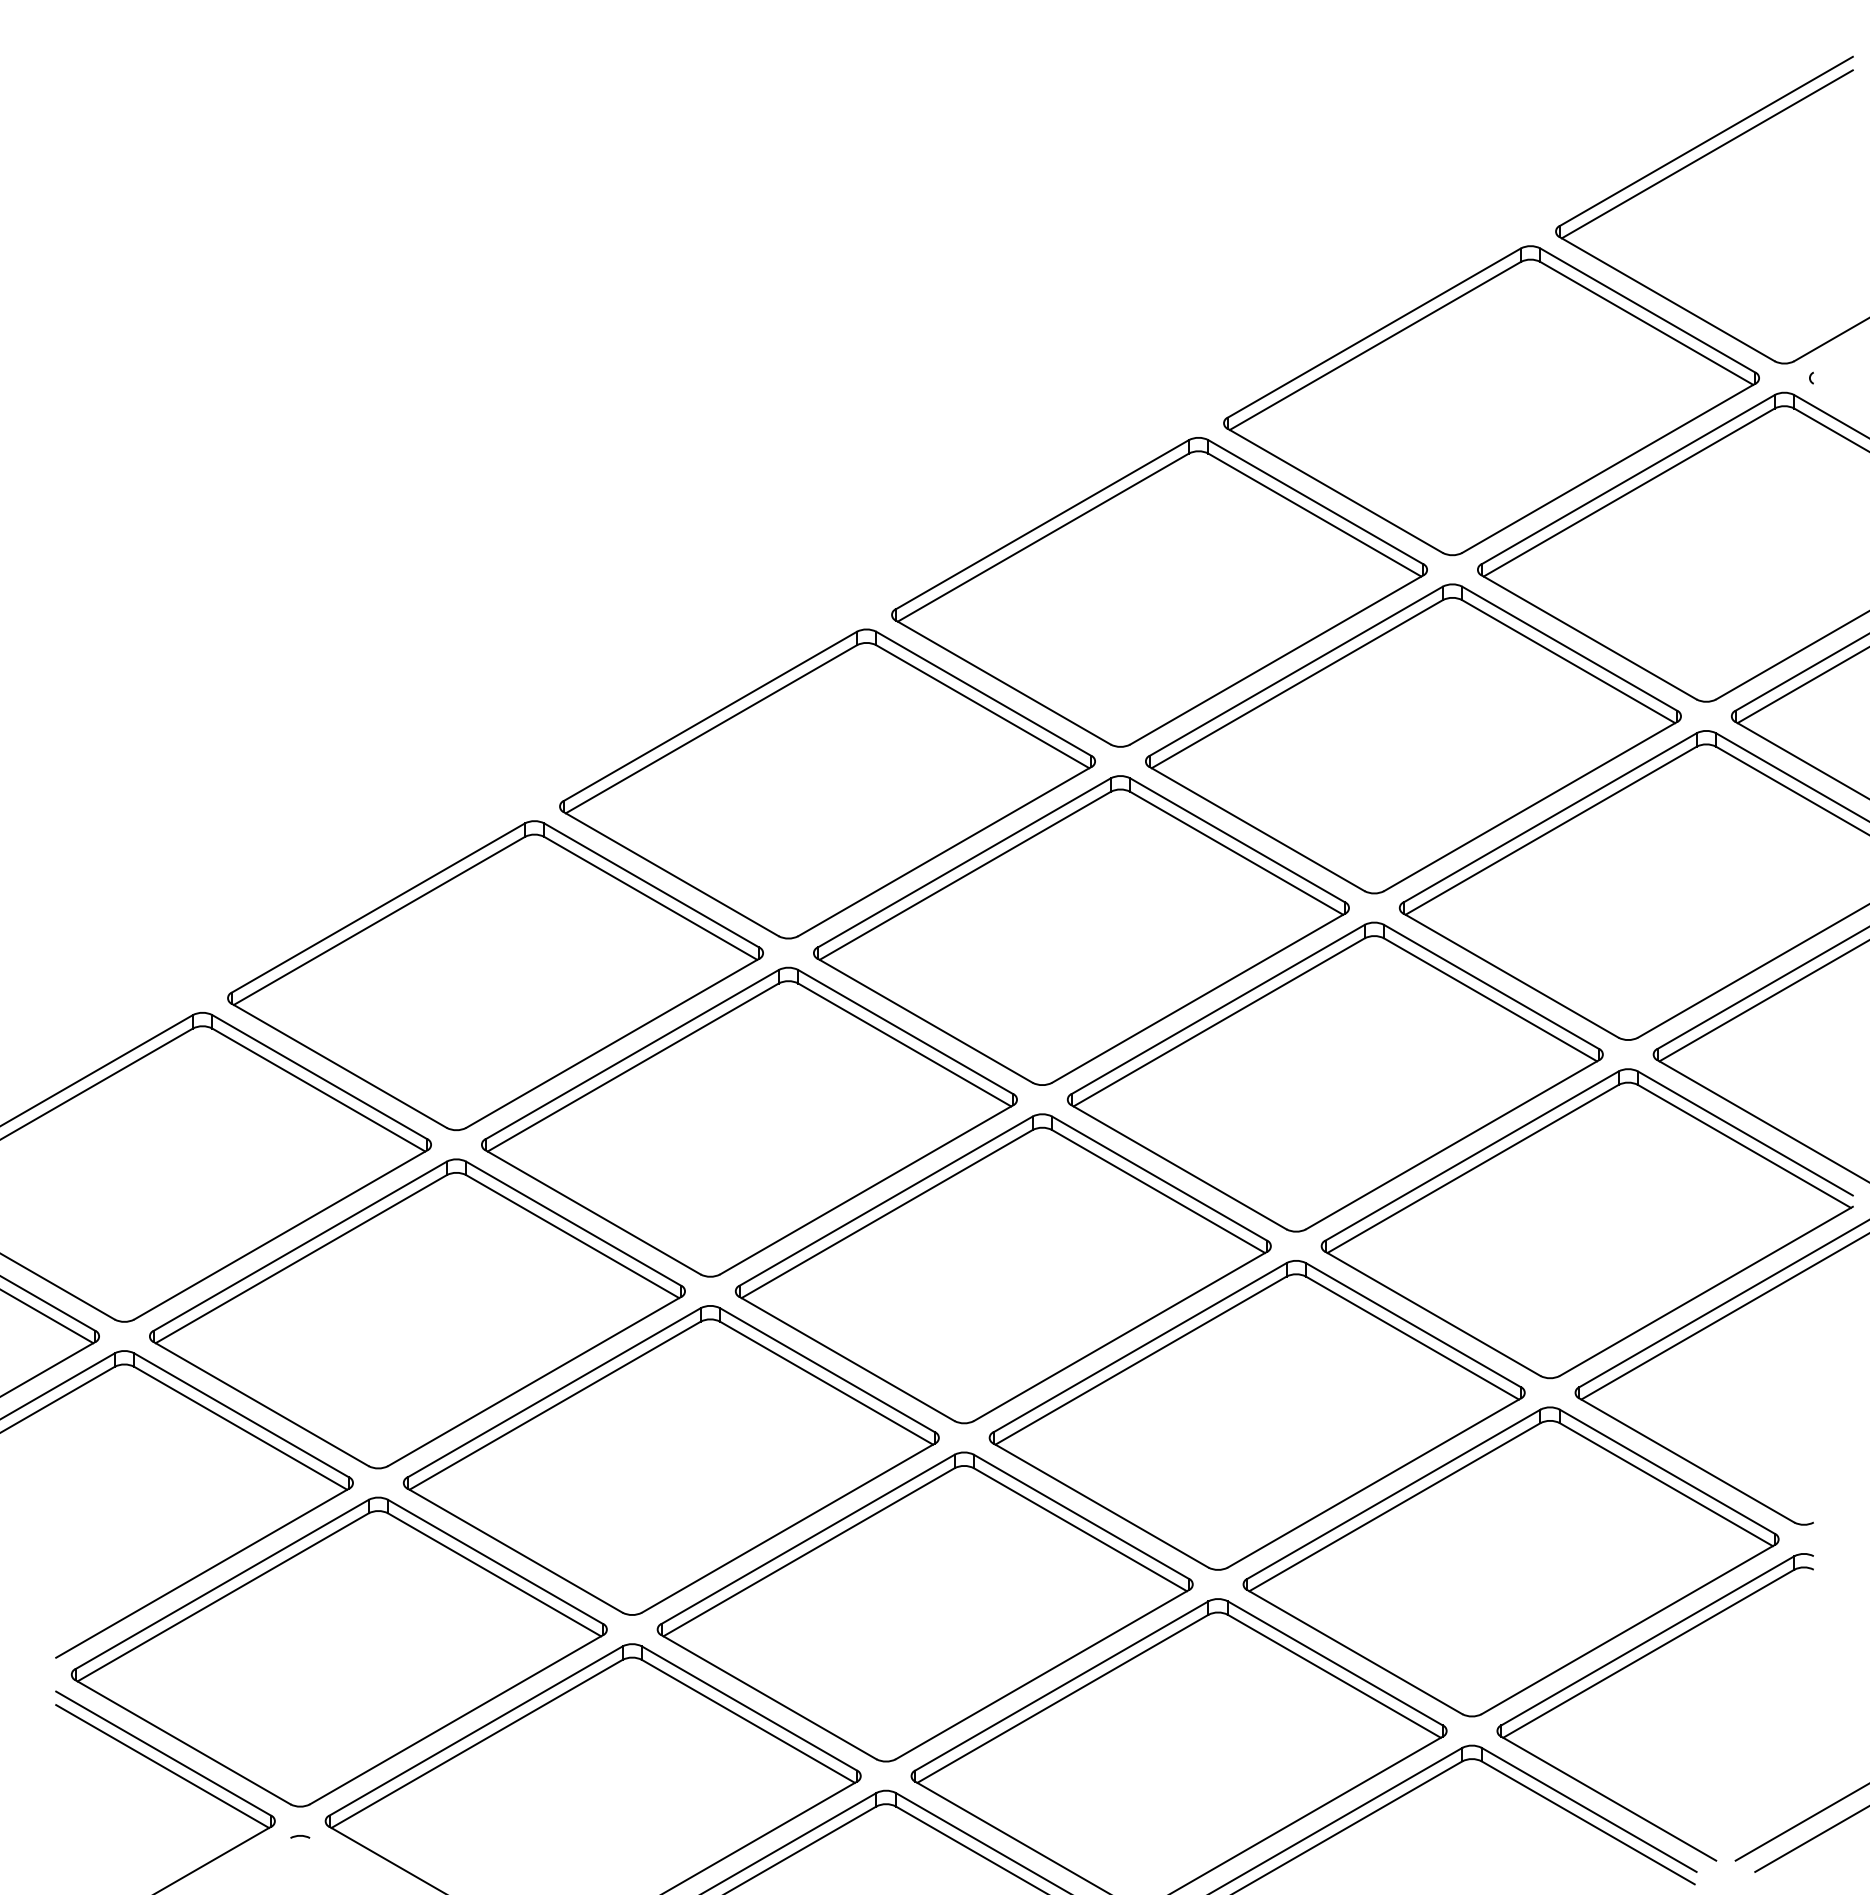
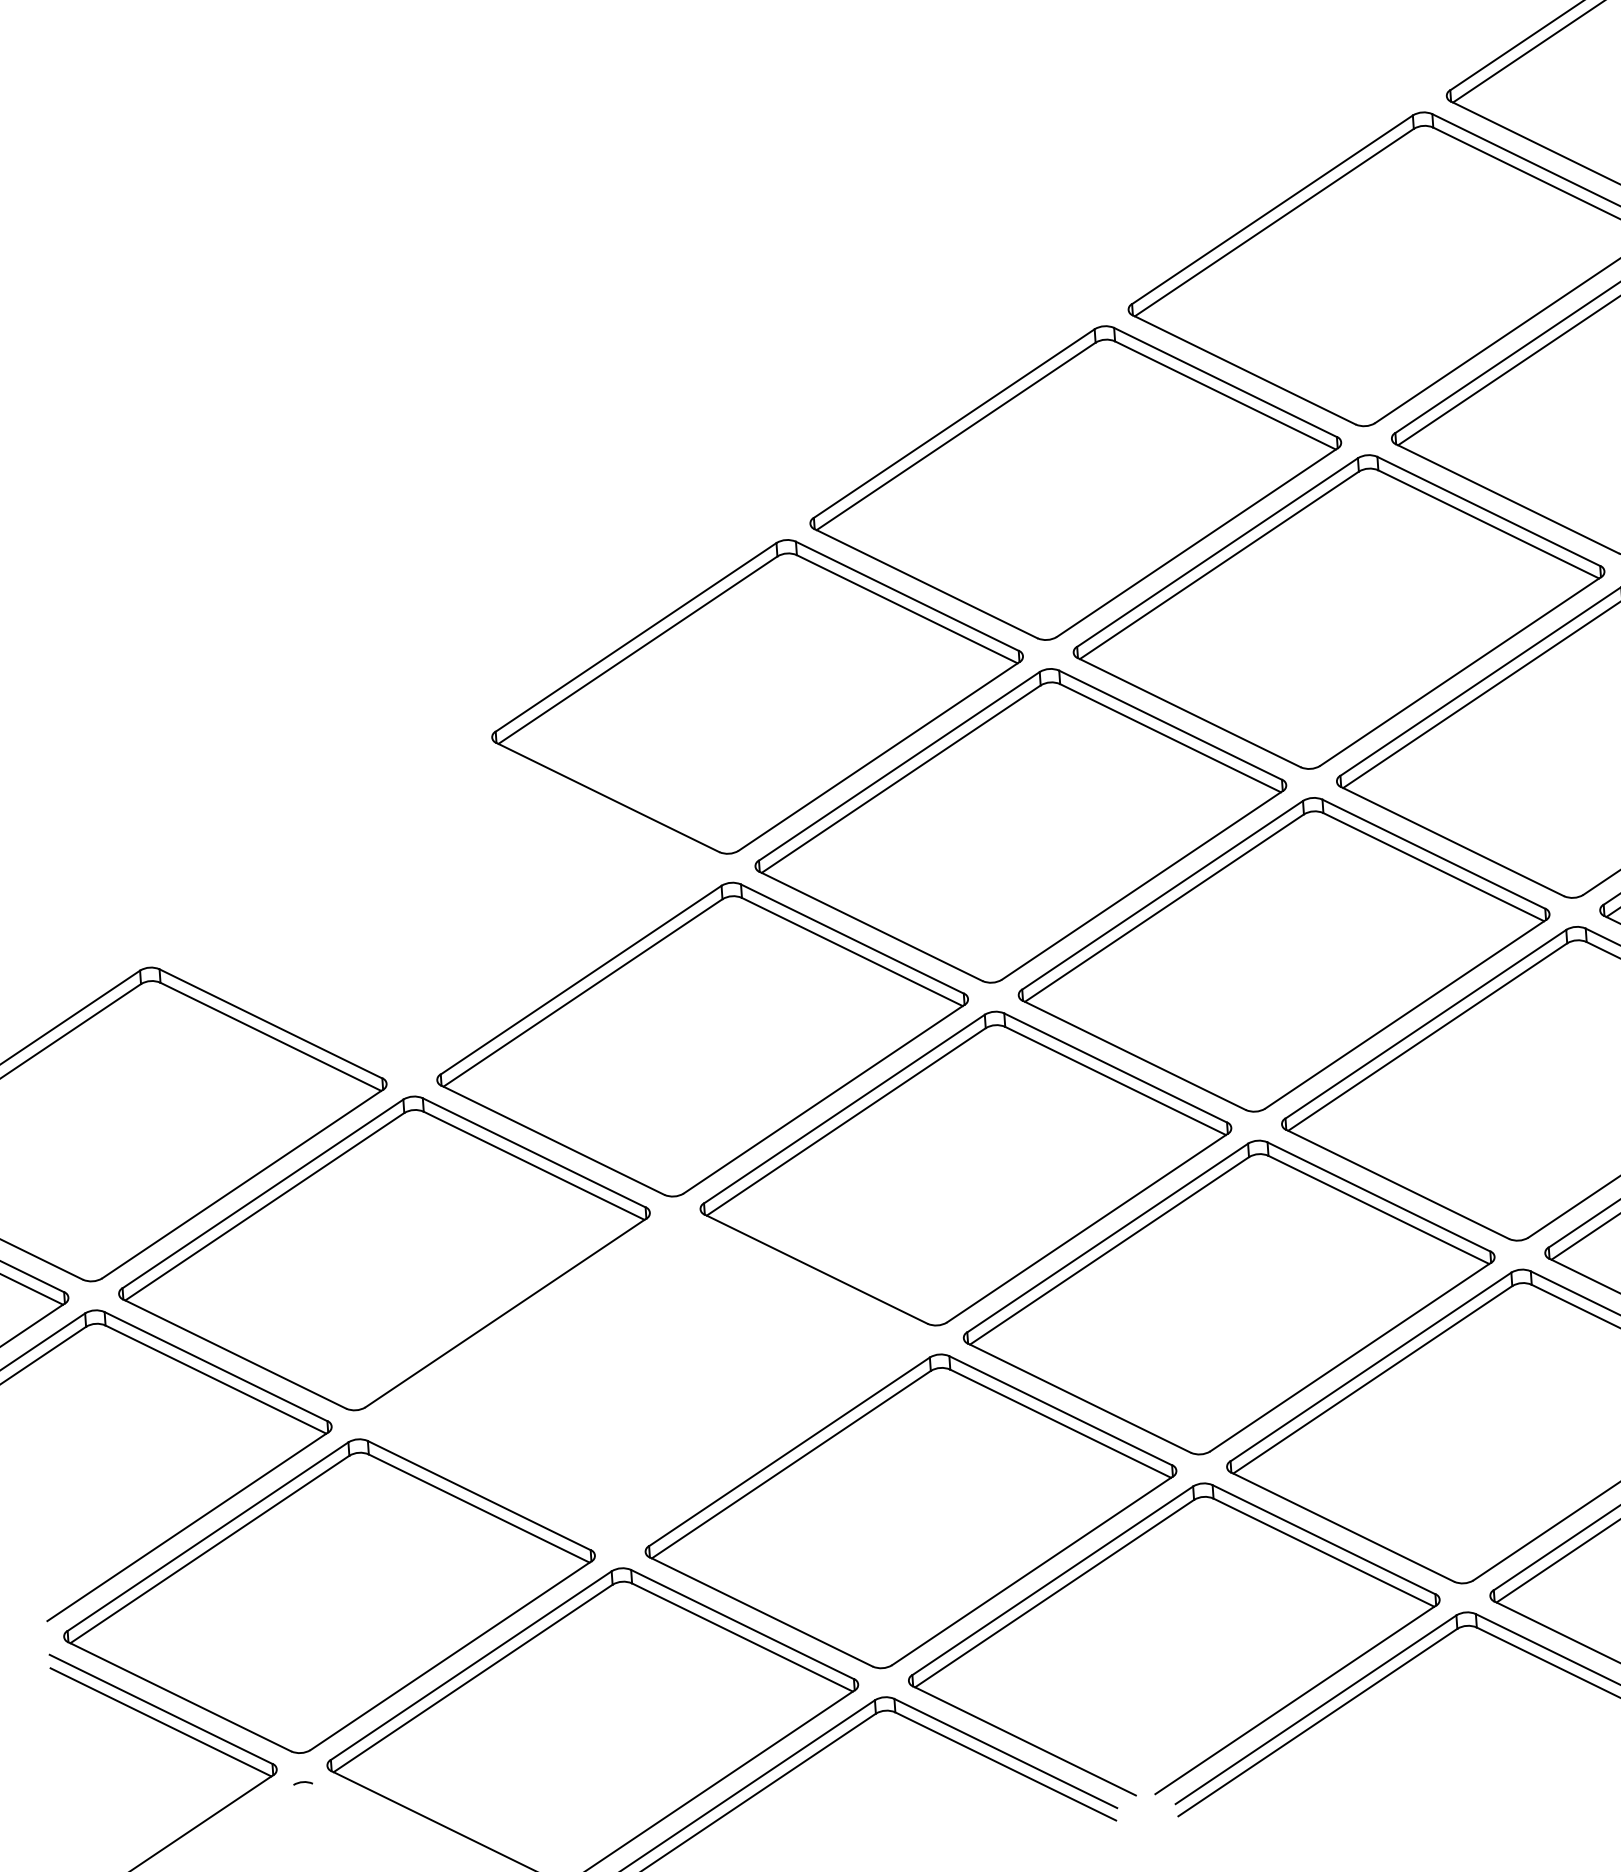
part: (495, 975) -> (439, 910), removed
part: (671, 1460) -> (647, 1382), removed

